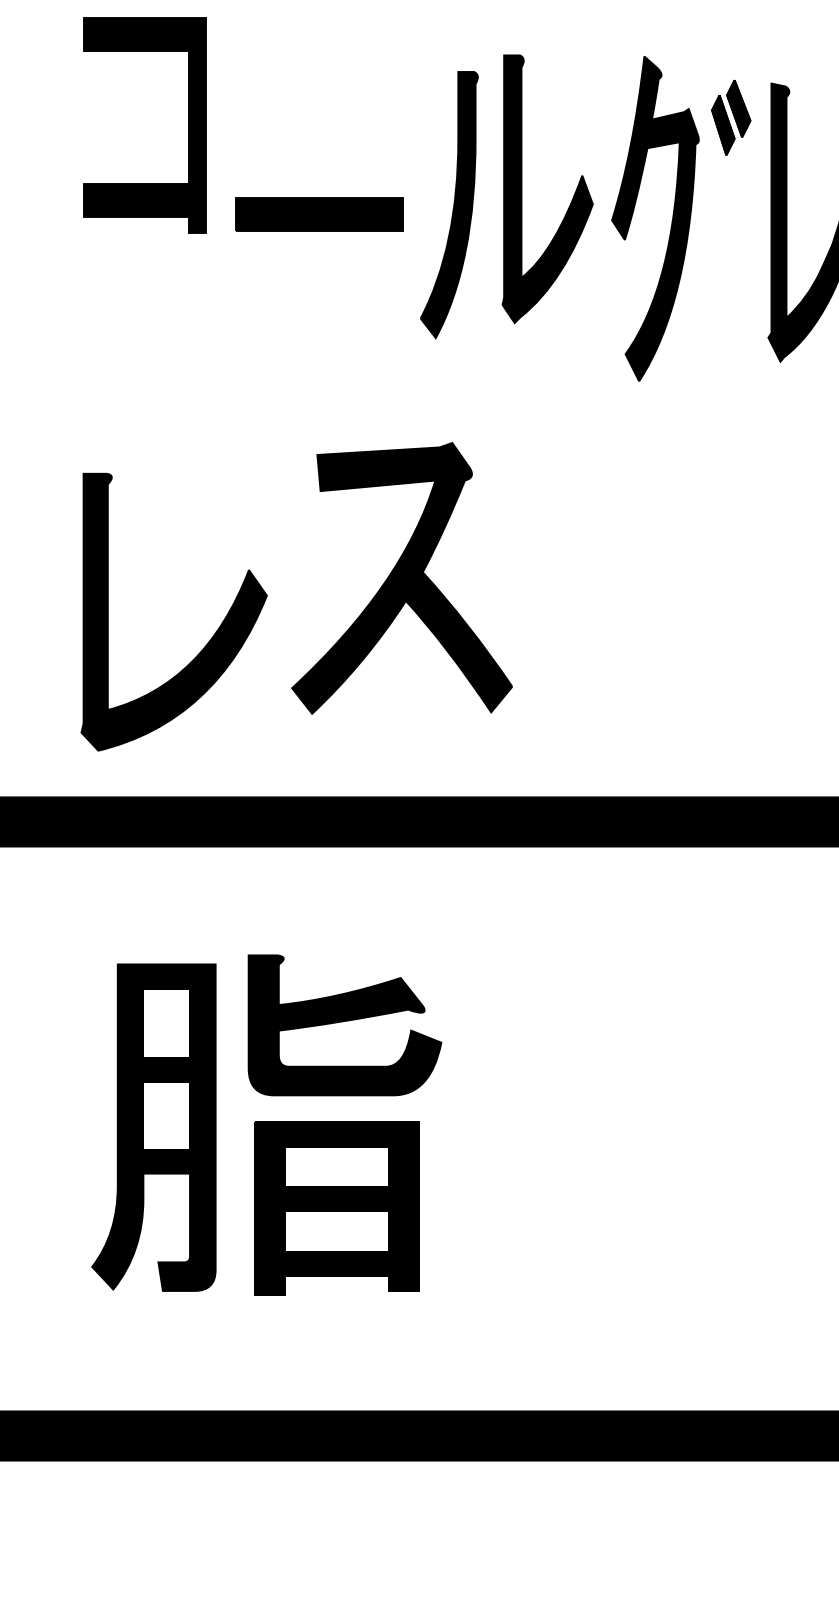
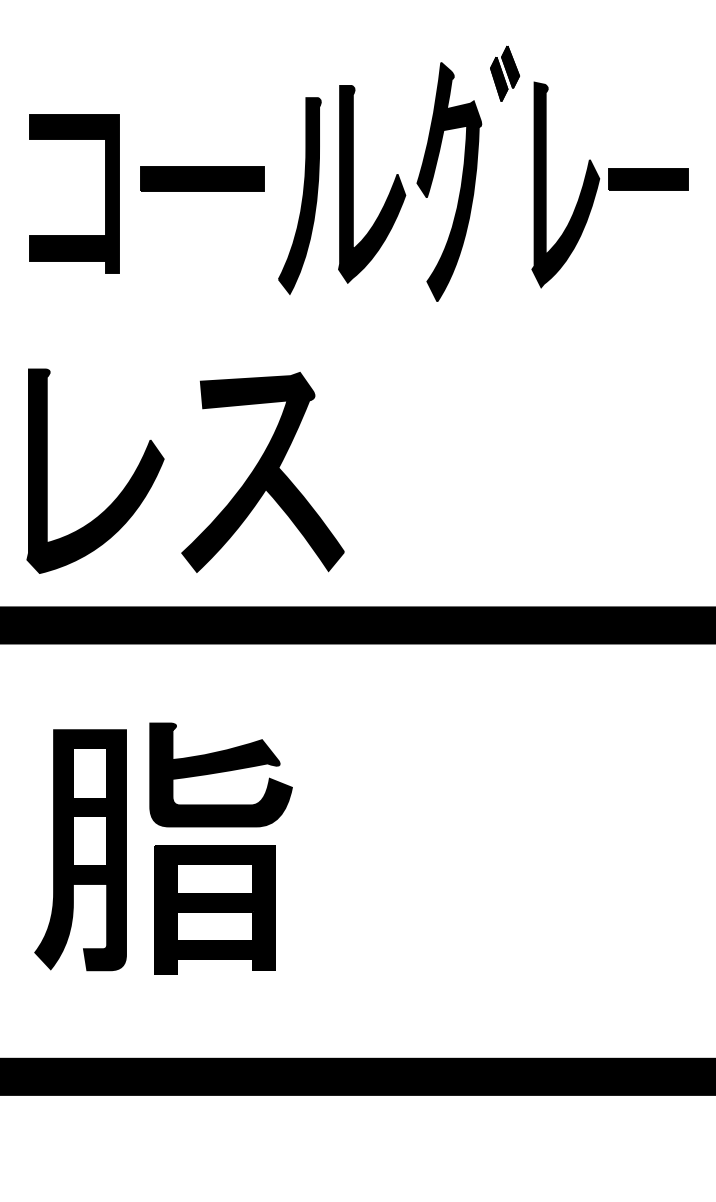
part: (730, 117) -> (504, 73), moved
part: (187, 125) -> (105, 193), moved
part: (507, 196) -> (342, 189), moved
part: (401, 578) -> (262, 472), moved

